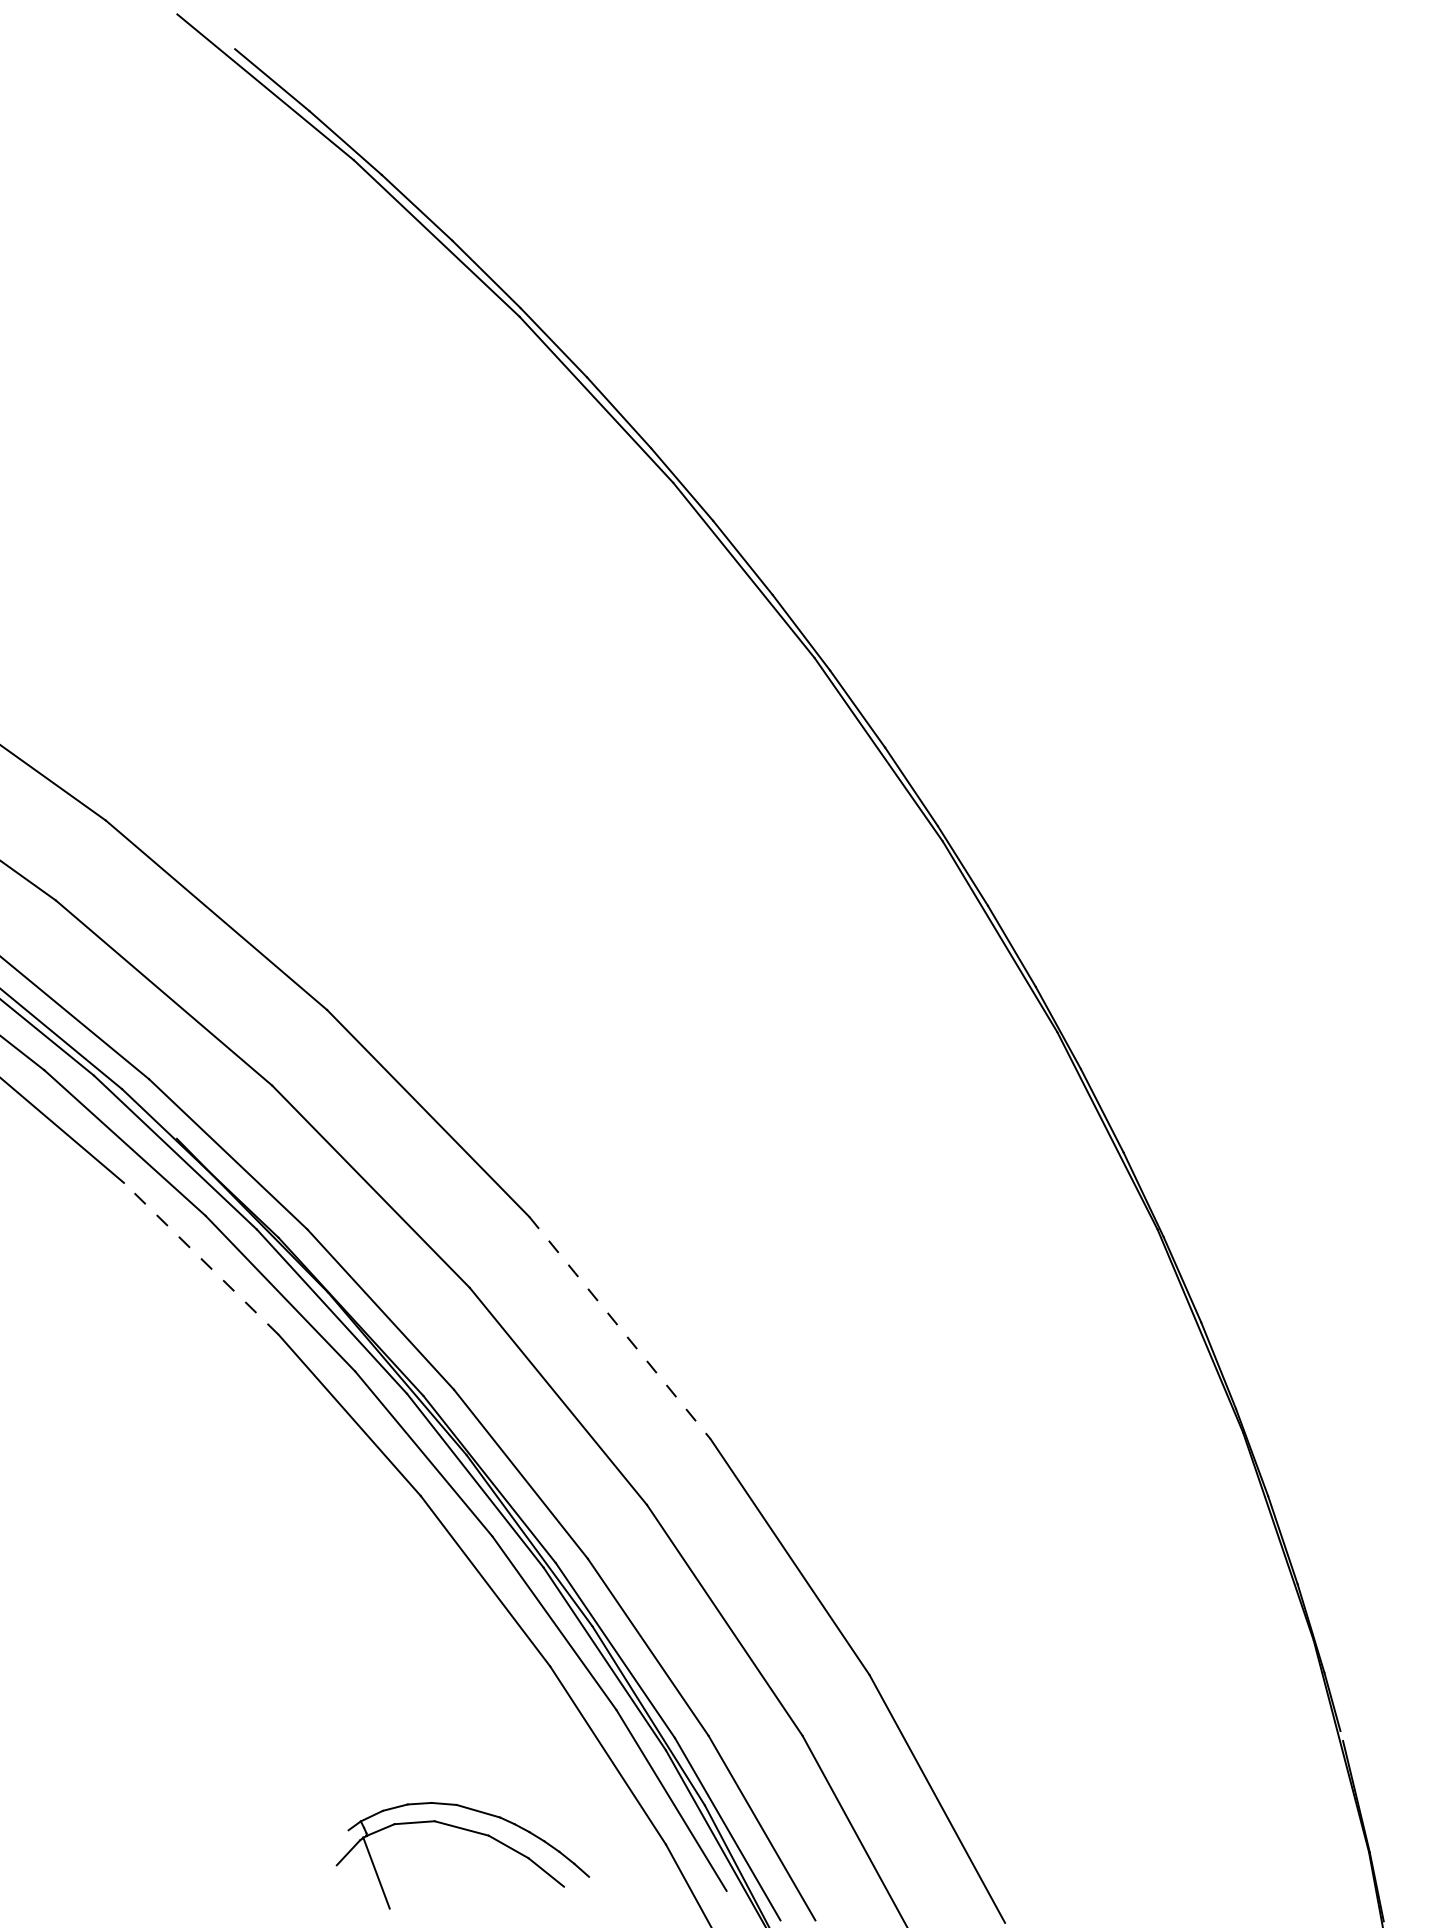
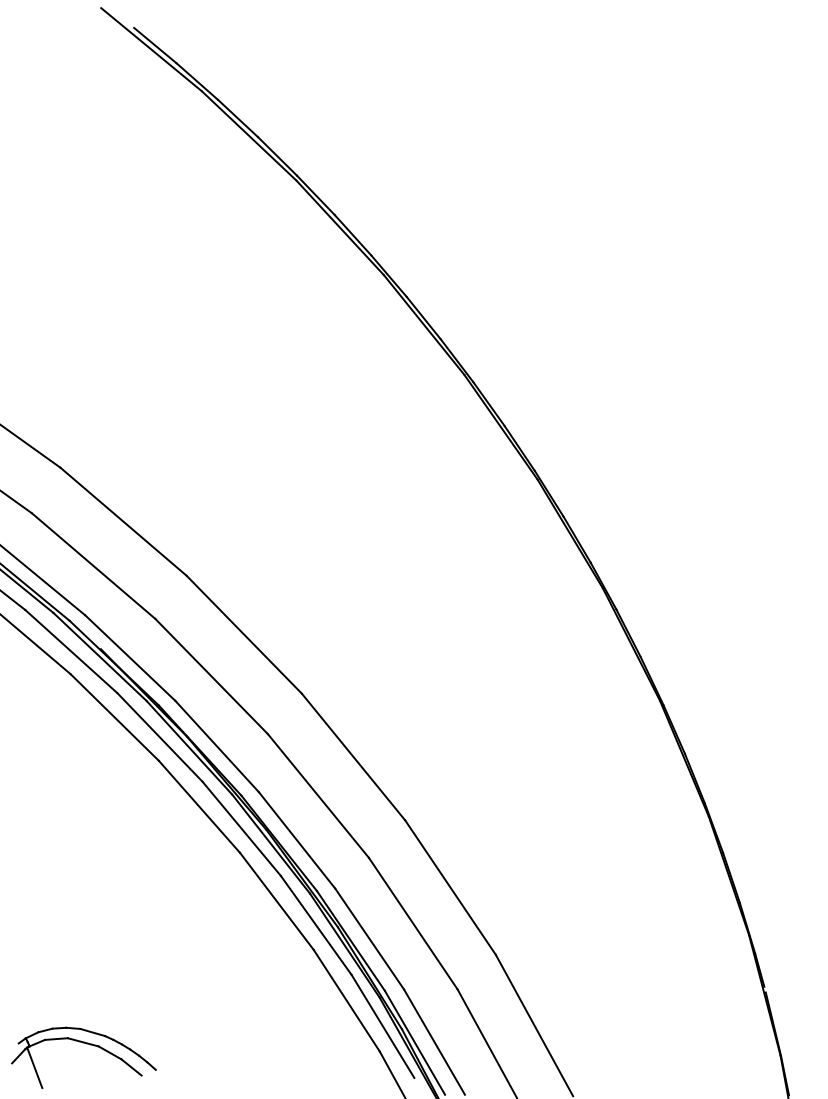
line: (200, 1258) -> (114, 717), dashed -> solid
line: (619, 1327) -> (353, 756), dashed -> solid
part: (467, 1832) -> (86, 1044), moved

